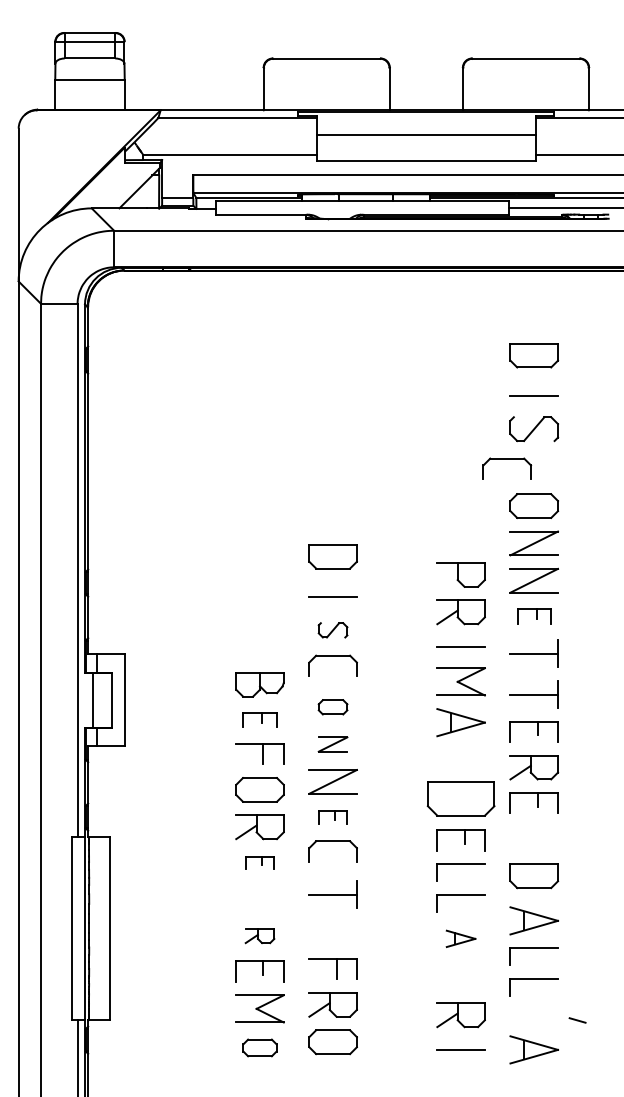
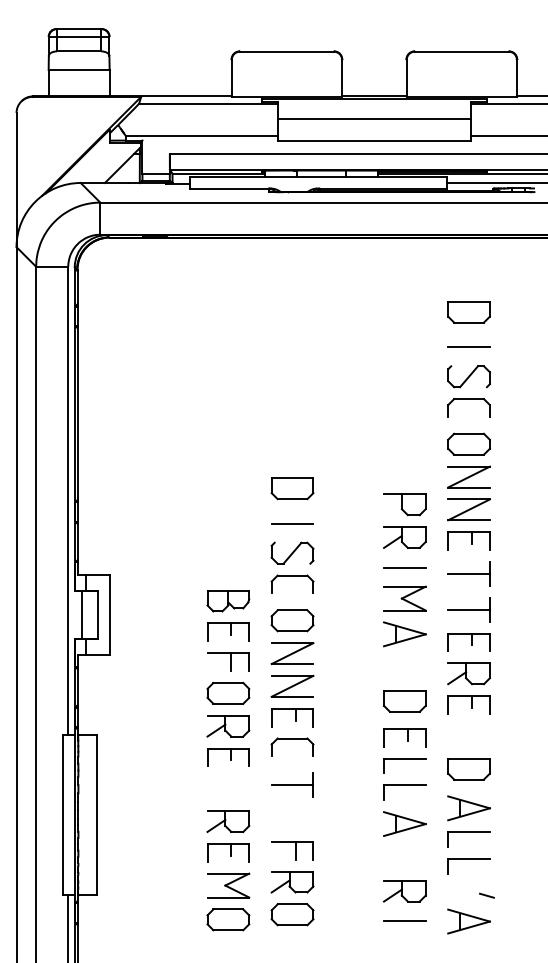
part: (507, 459) -> (469, 399), moved
part: (533, 616) -> (468, 541), size x1.43
part: (332, 630) -> (291, 553), size x1.67
part: (332, 707) -> (291, 621), size x1.67
part: (259, 719) -> (227, 631), size x1.43
part: (332, 744) -> (291, 653), size x1.67
part: (460, 798) -> (404, 700), size x0.71
part: (332, 817) -> (291, 717), size x1.67
part: (259, 862) -> (227, 757), size x1.67
part: (259, 935) -> (227, 821), size x1.67
part: (460, 938) -> (404, 823), size x1.67
line: (577, 1020) -> (486, 895), moved
part: (259, 1047) -> (227, 919), size x1.43

